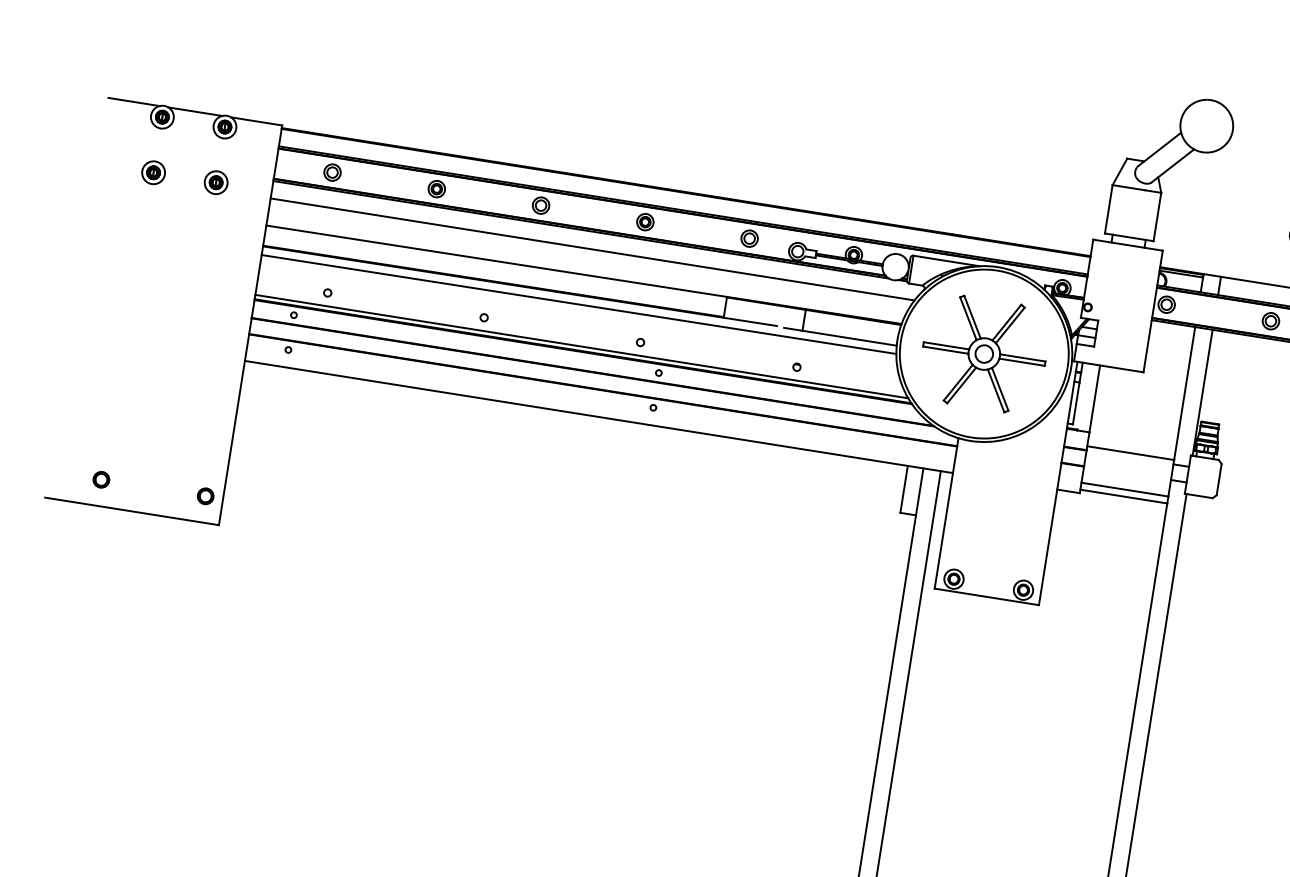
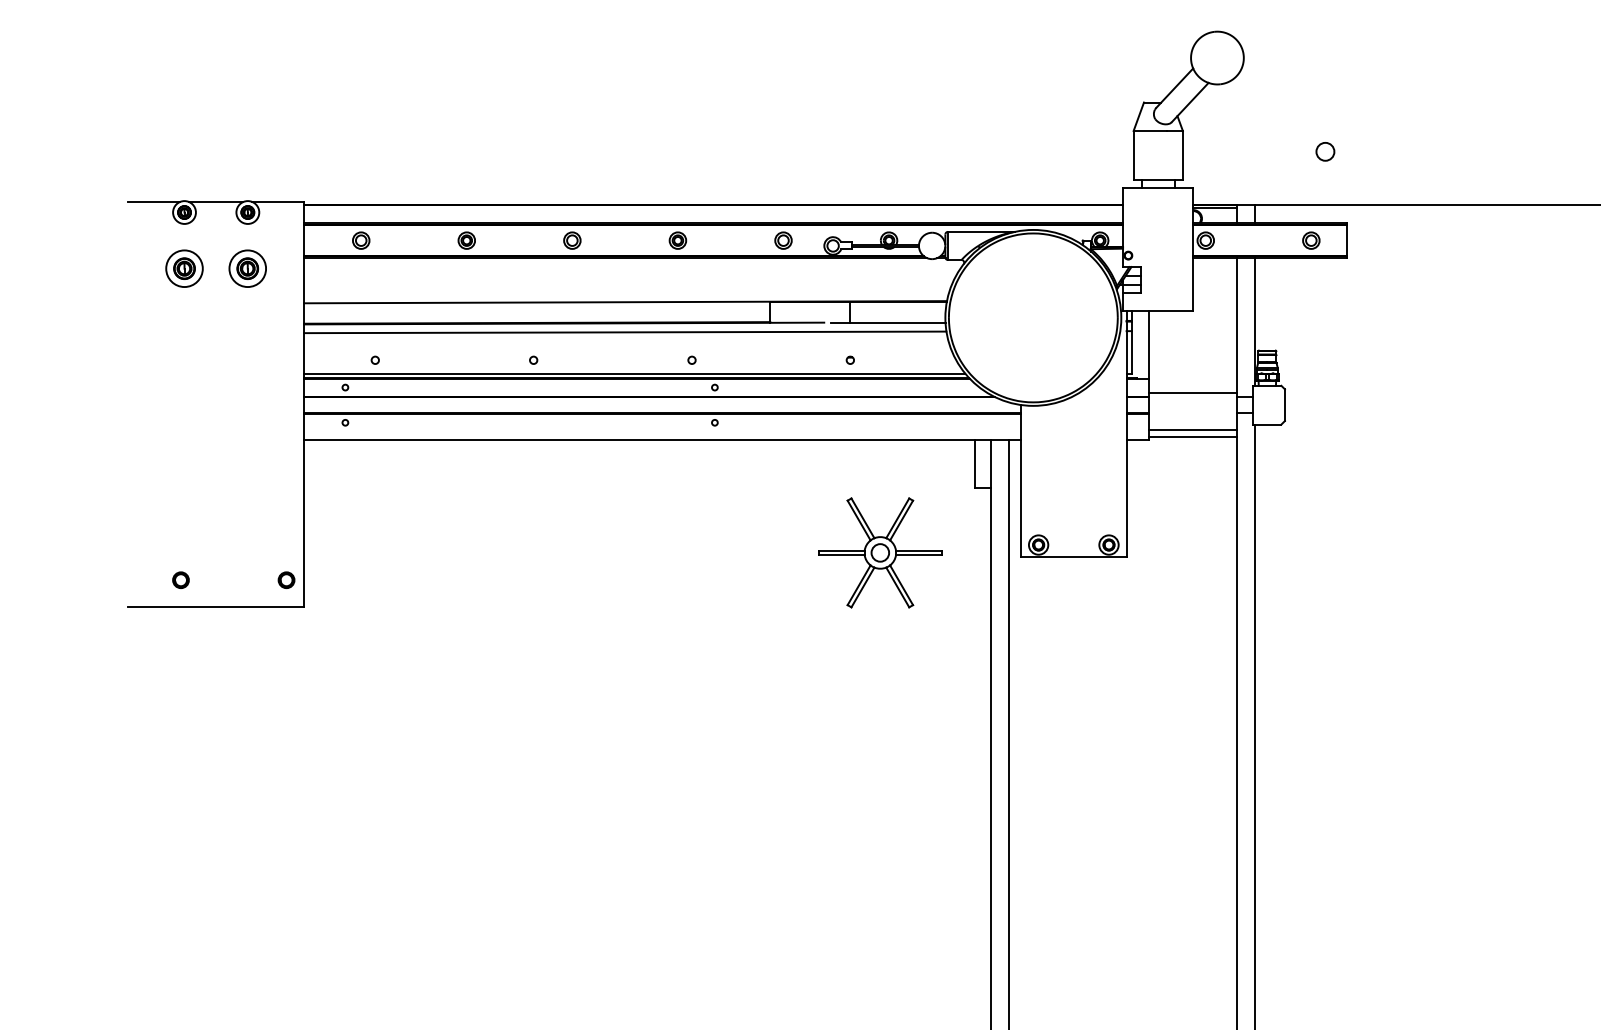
part: (153, 172) -> (184, 268), size x1.6
part: (215, 182) -> (247, 268), size x1.6
line: (593, 249) -> (630, 275), removed
part: (984, 353) -> (880, 552), moved

